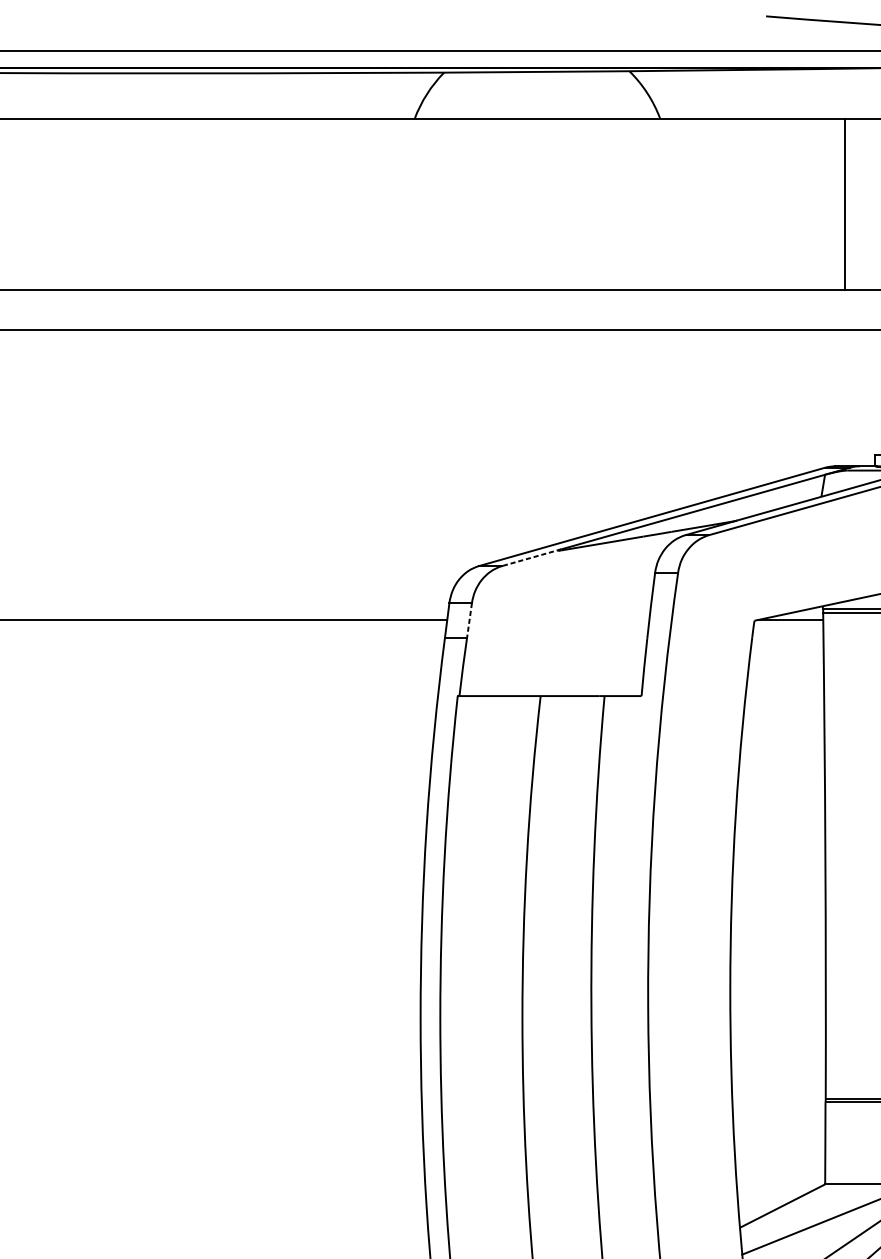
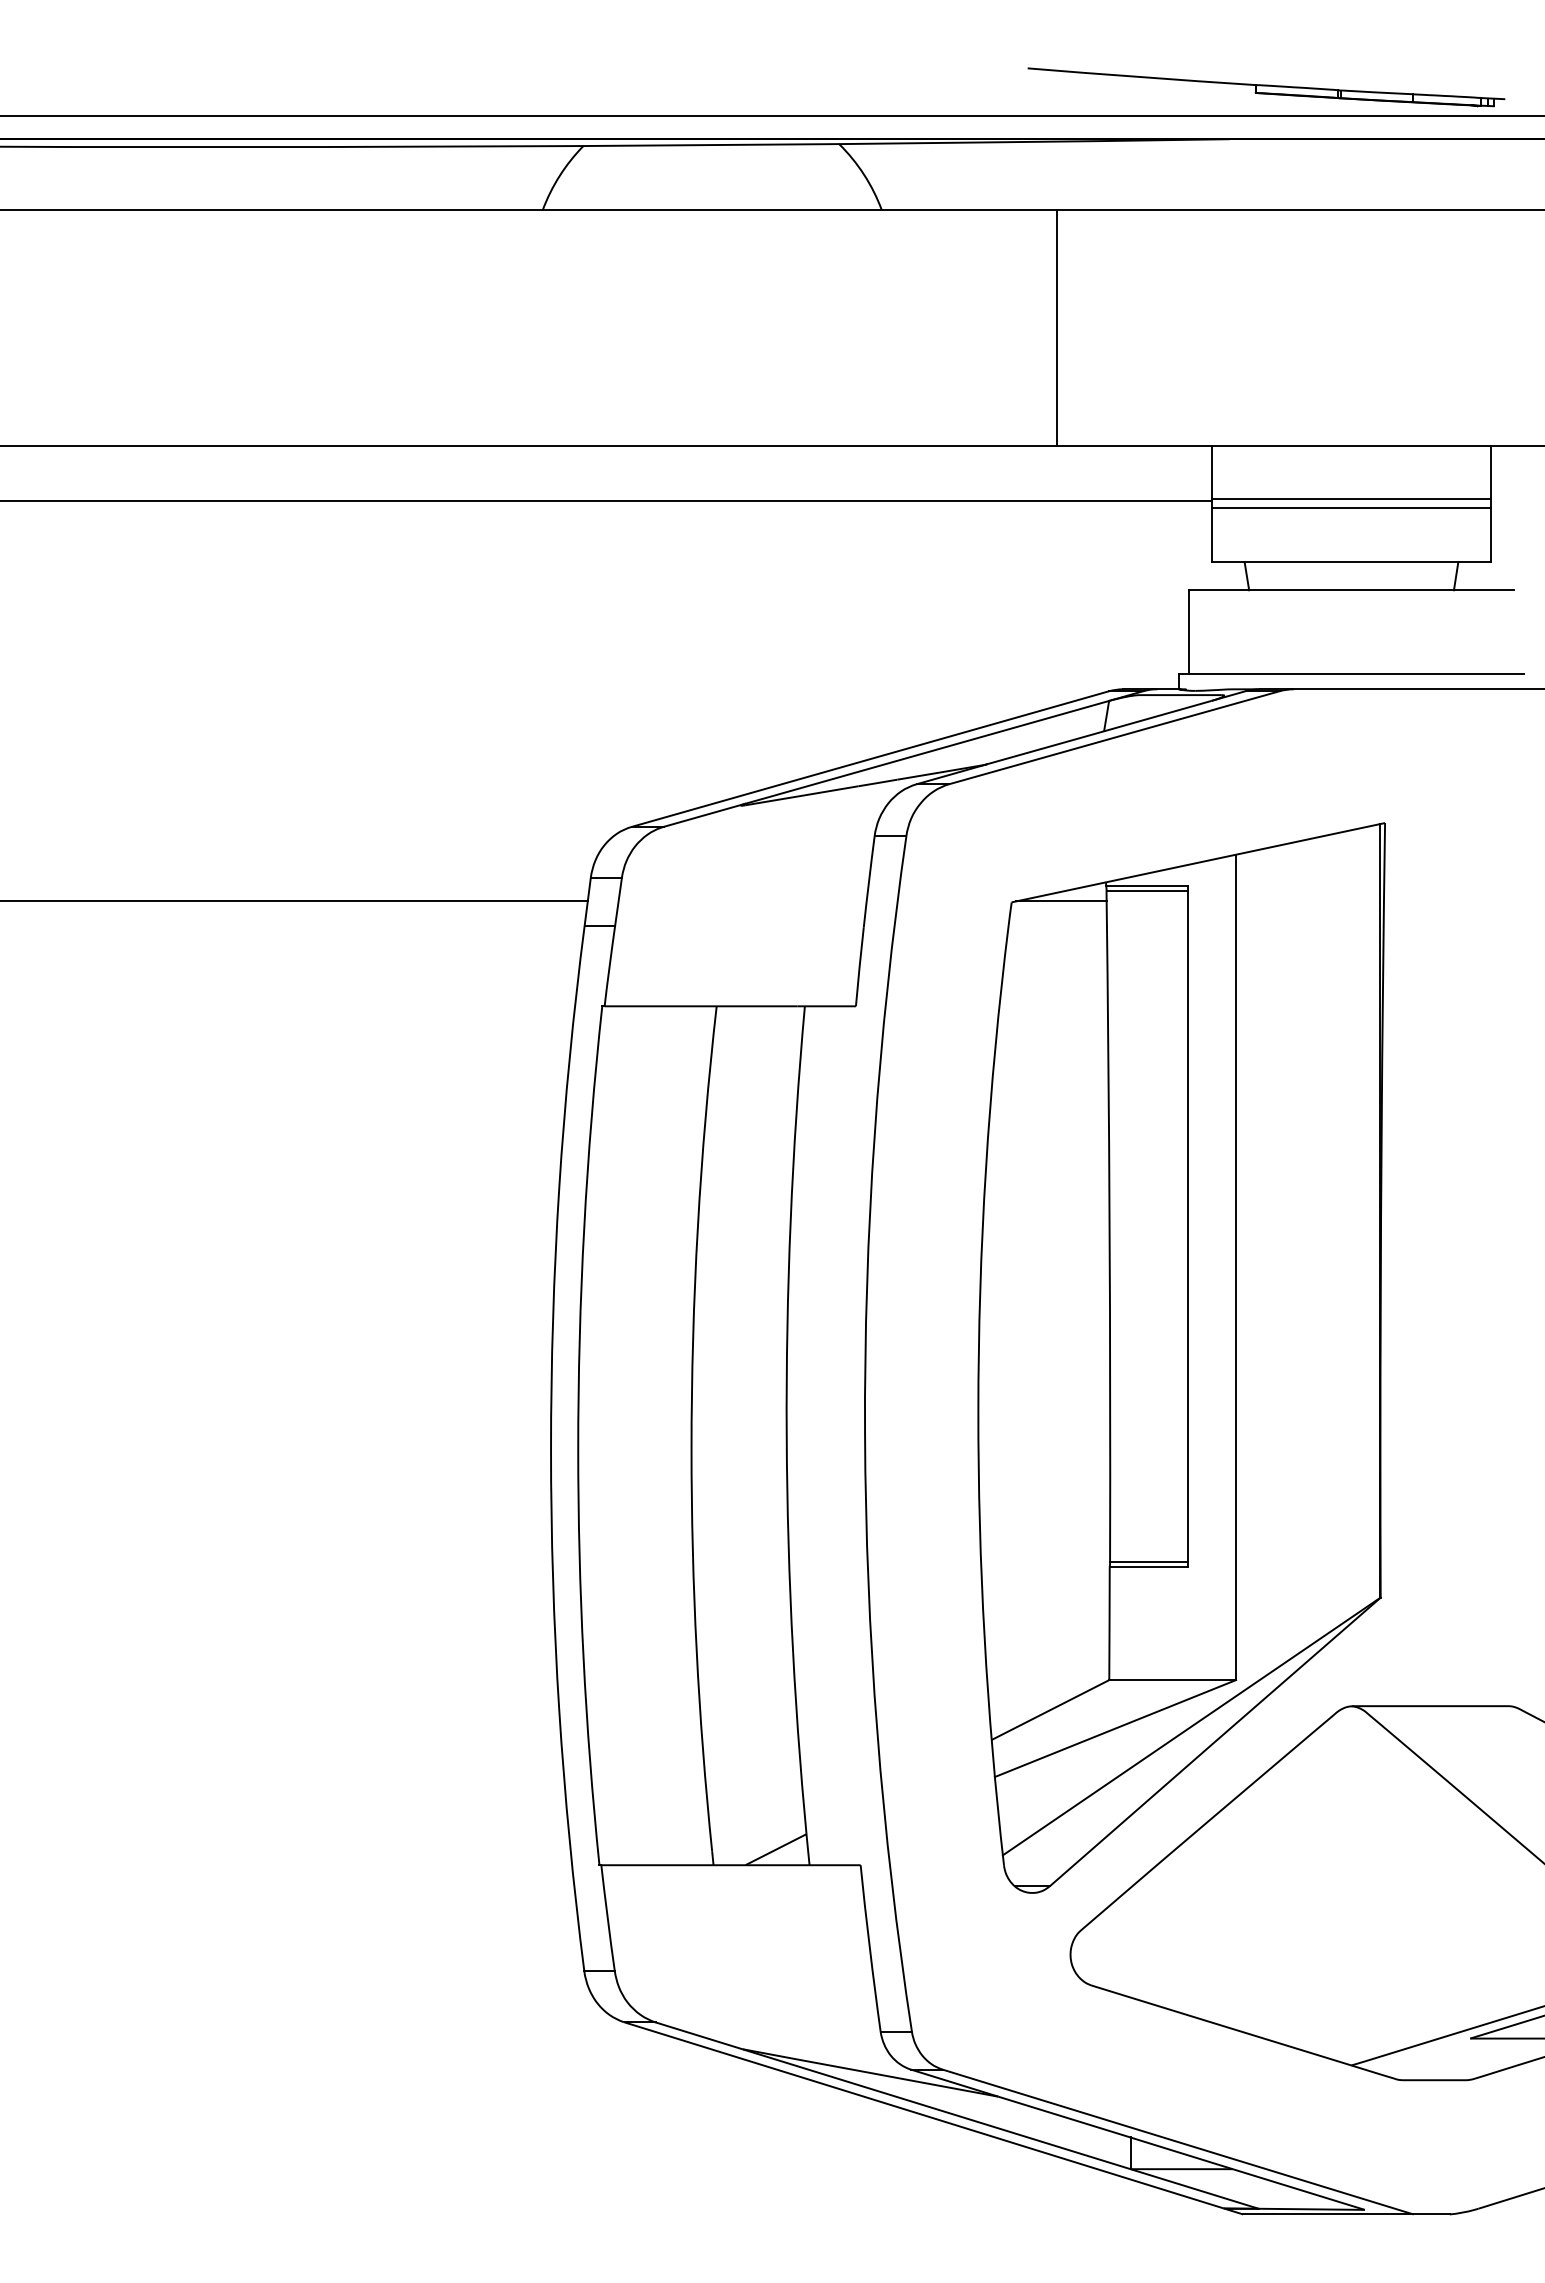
line: (845, 204) -> (1057, 327), moved
line: (531, 557) -> (704, 815), dashed -> solid
line: (469, 620) -> (618, 902), dashed -> solid

